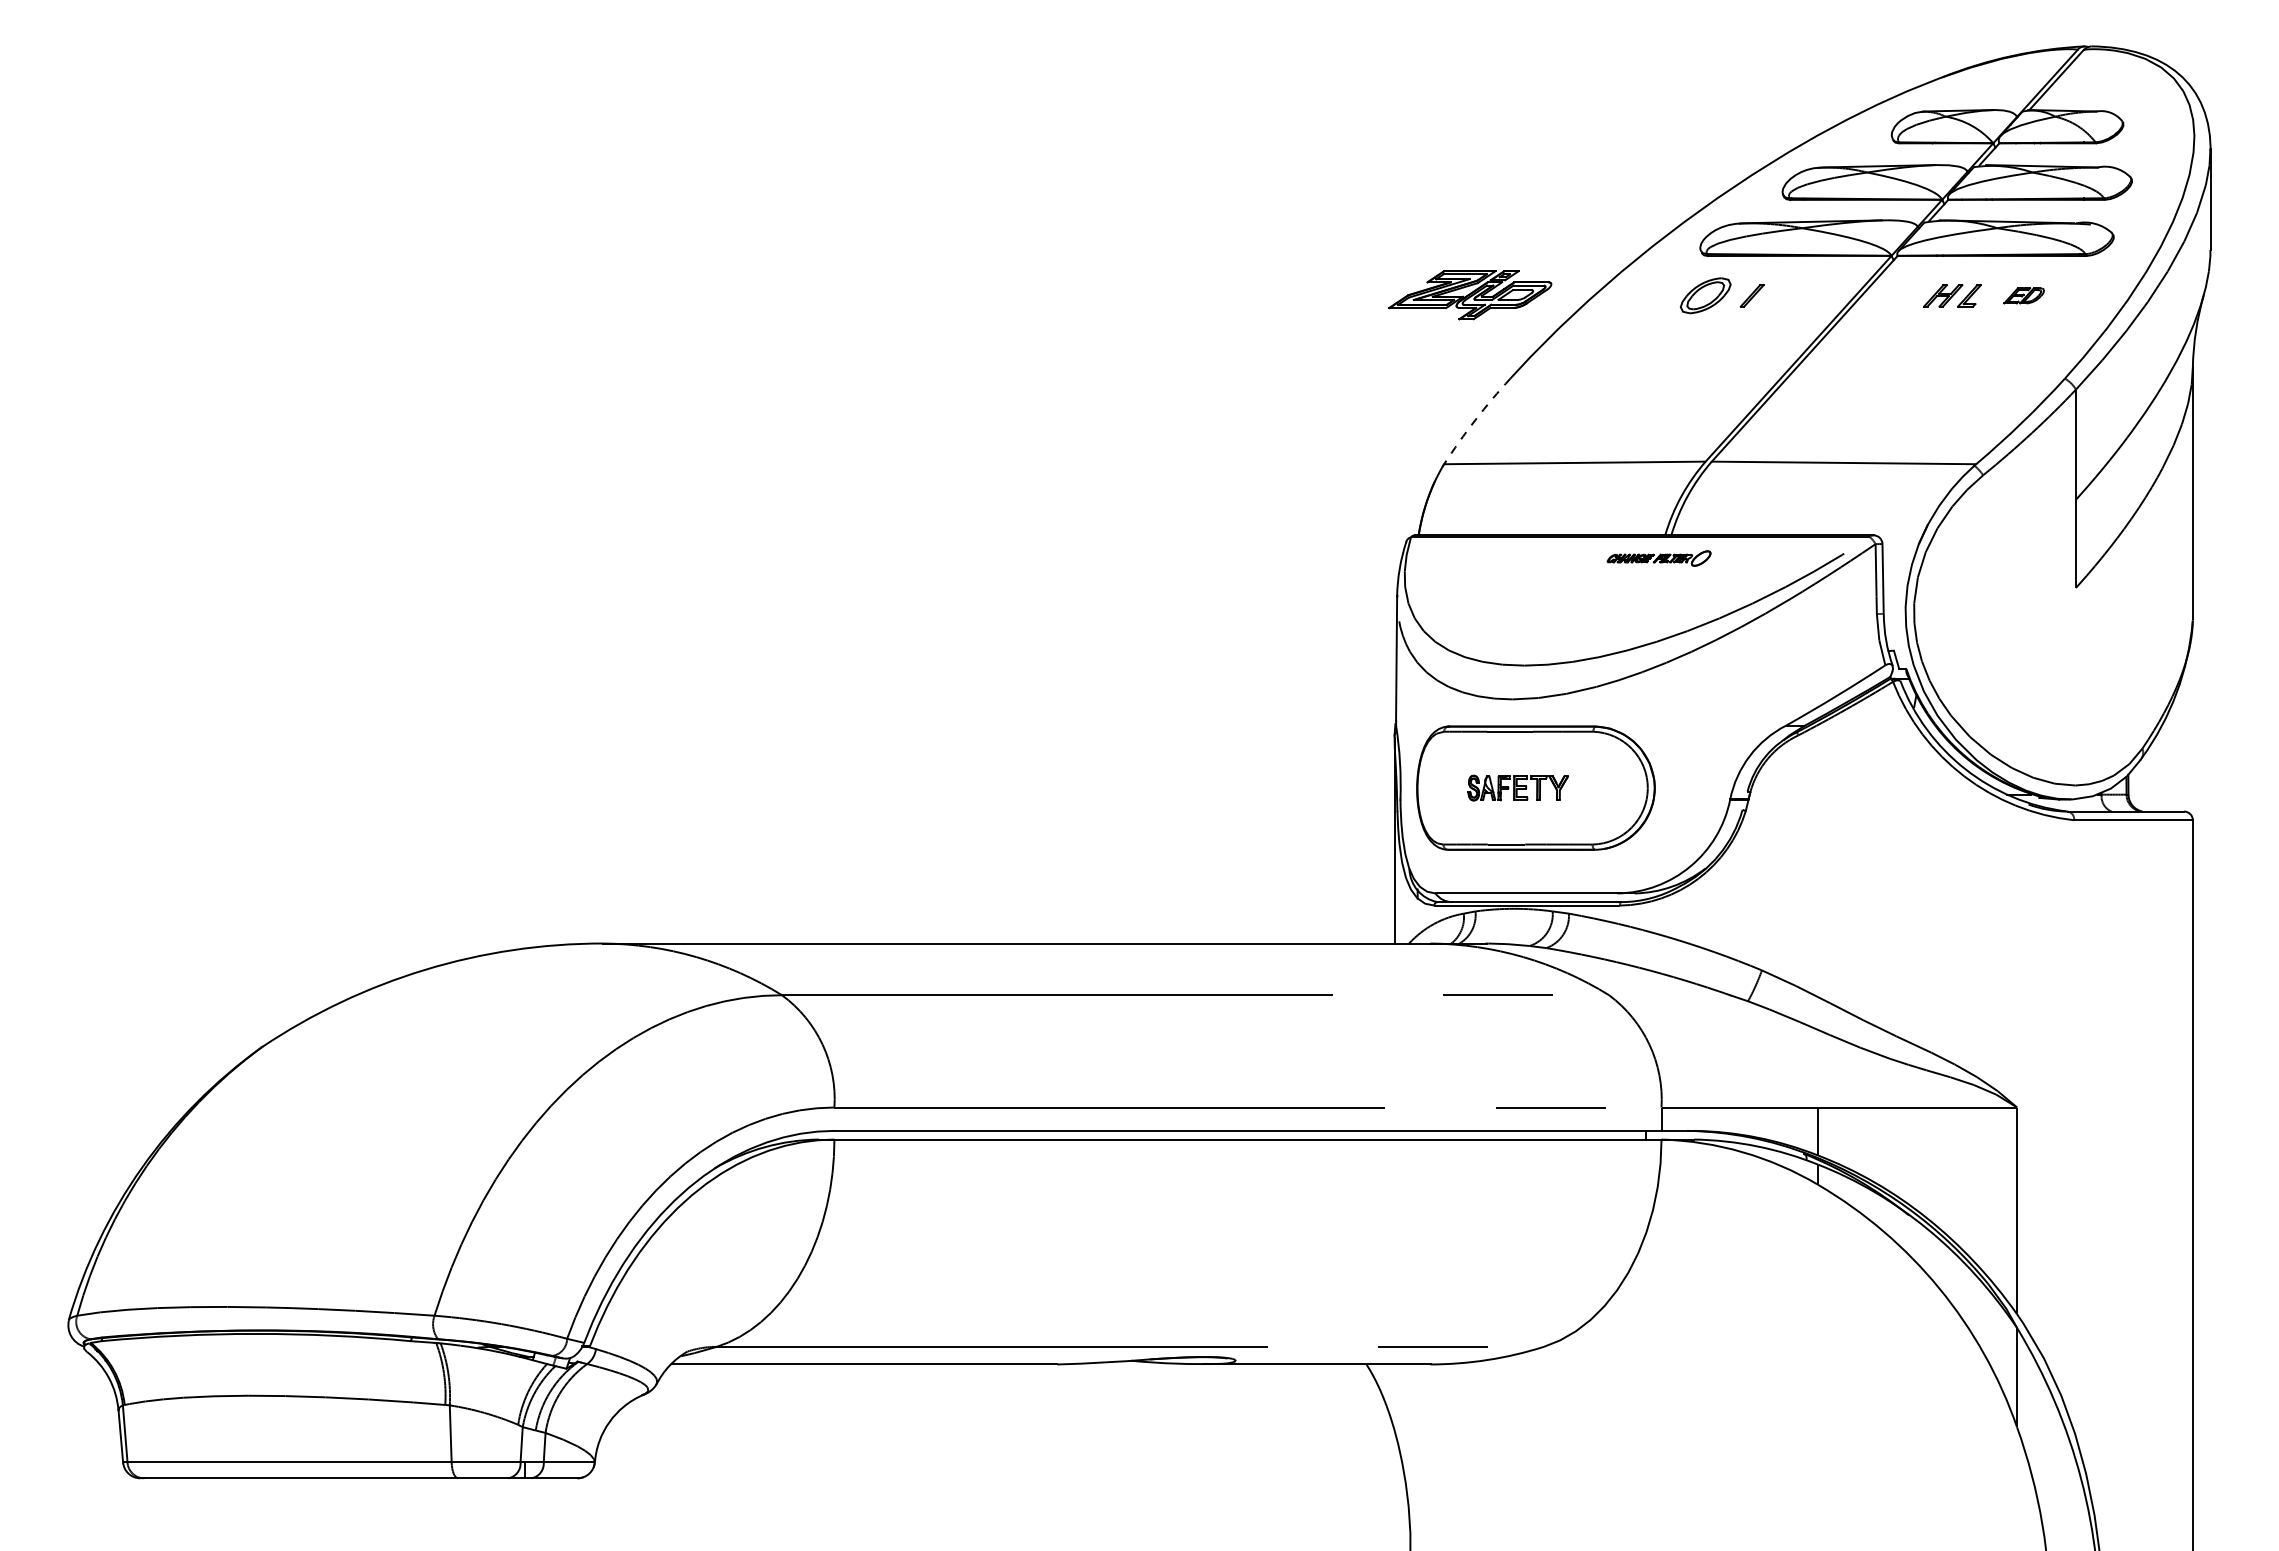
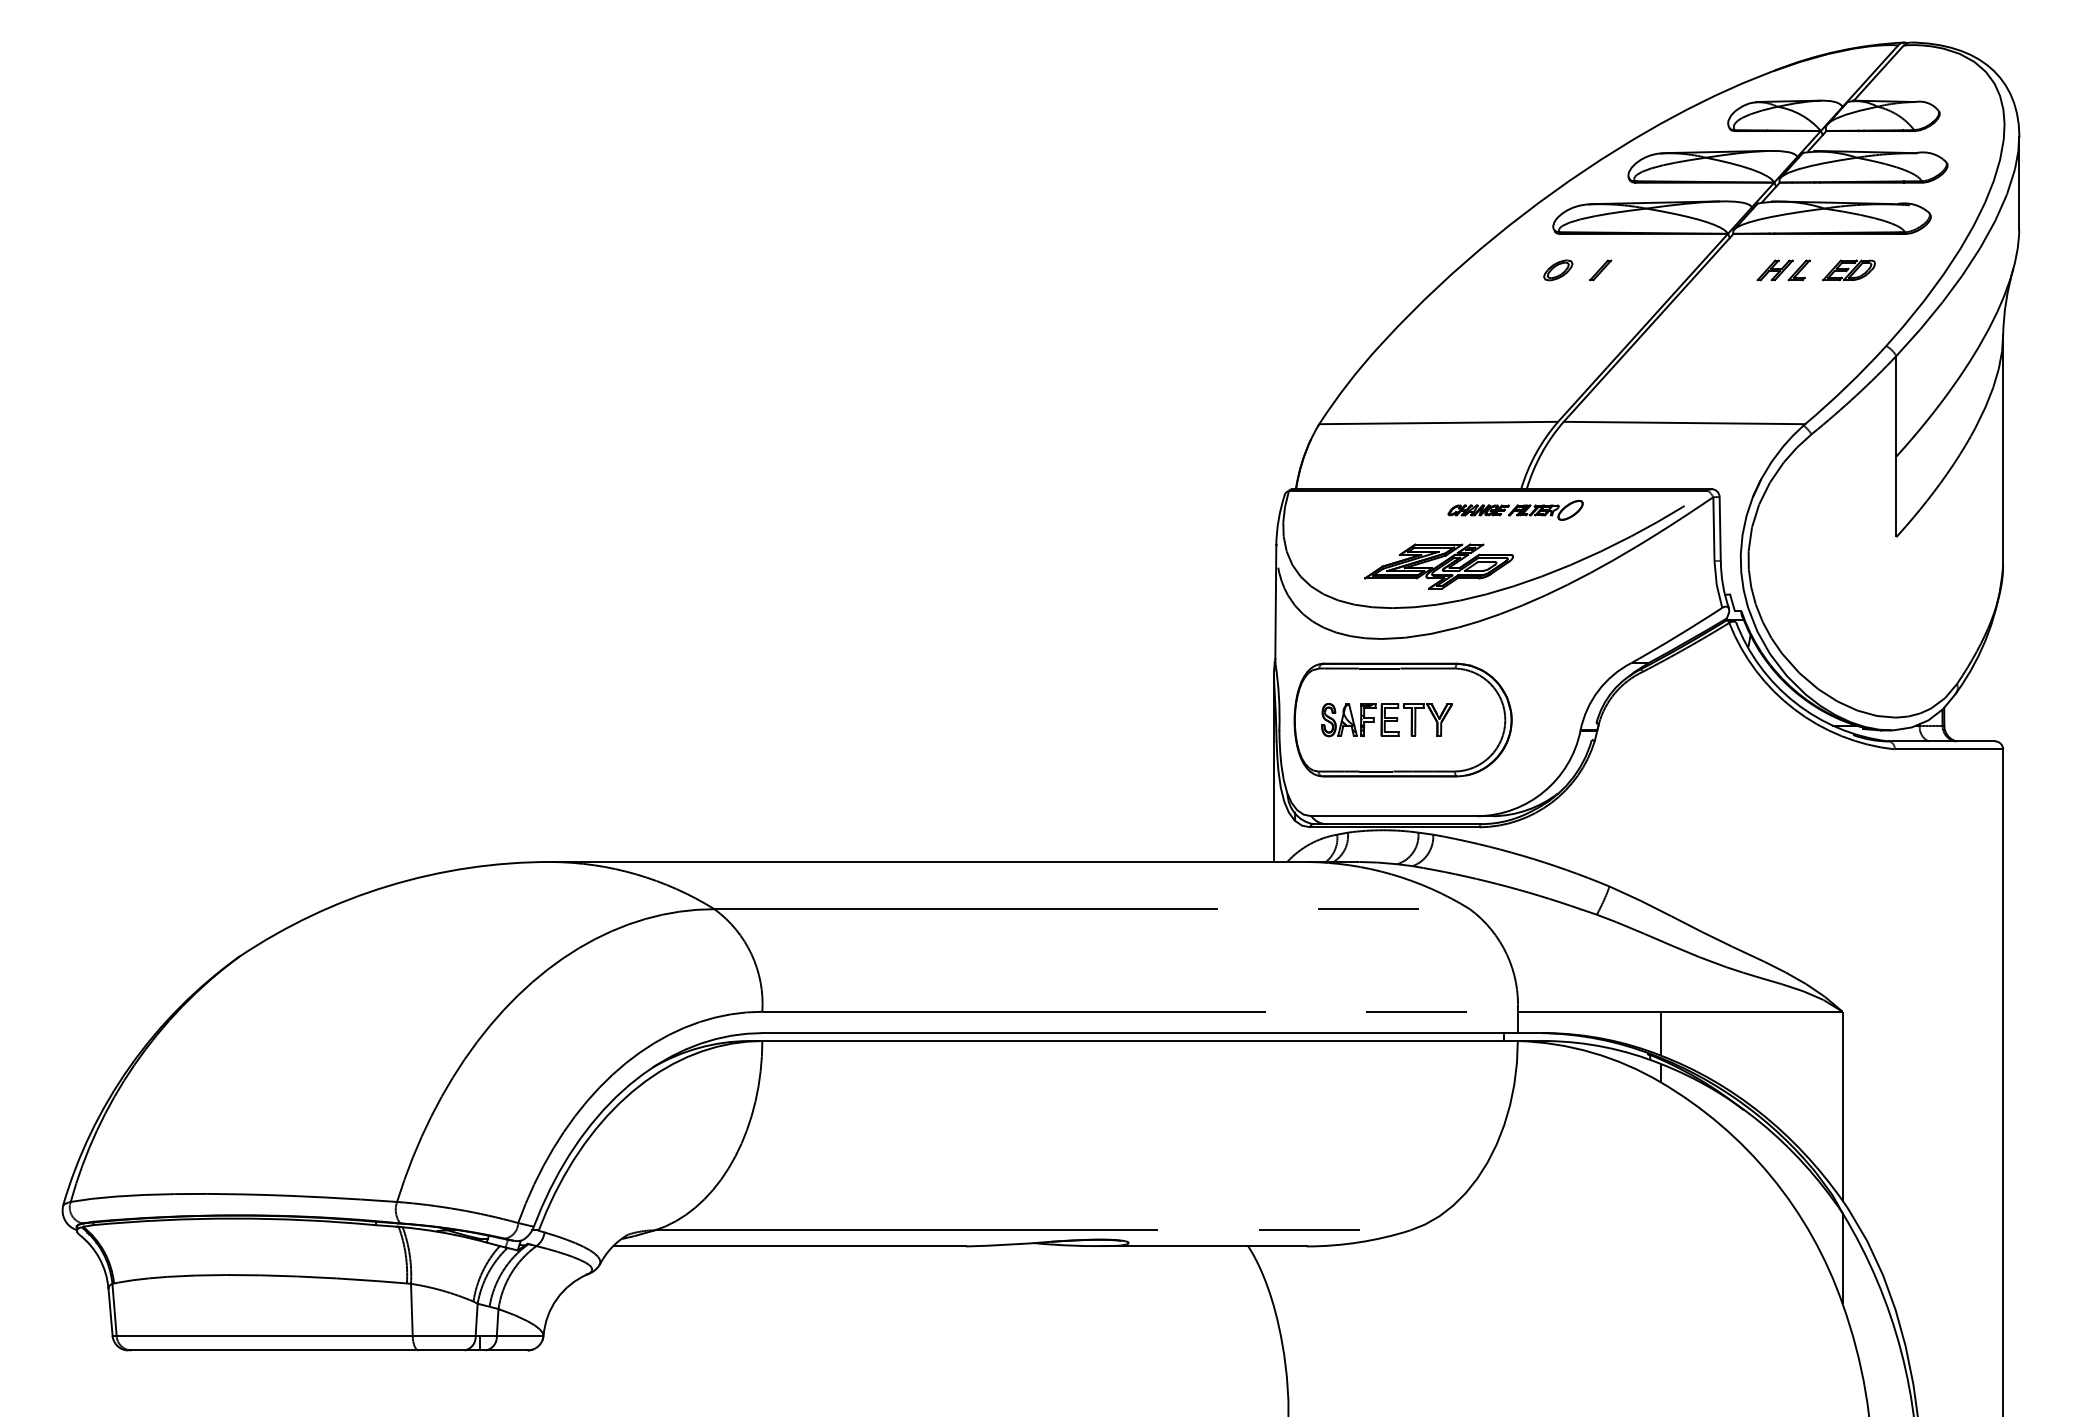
part: (1470, 295) -> (1439, 566), moved
part: (1705, 295) -> (1557, 270), size x0.62
part: (2023, 295) -> (1848, 270), size x1.43
arc: (1475, 420) -> (1347, 384), dashed -> solid
part: (1658, 558) -> (1515, 510), size x1.43
part: (1518, 787) -> (1387, 719), size x1.43

